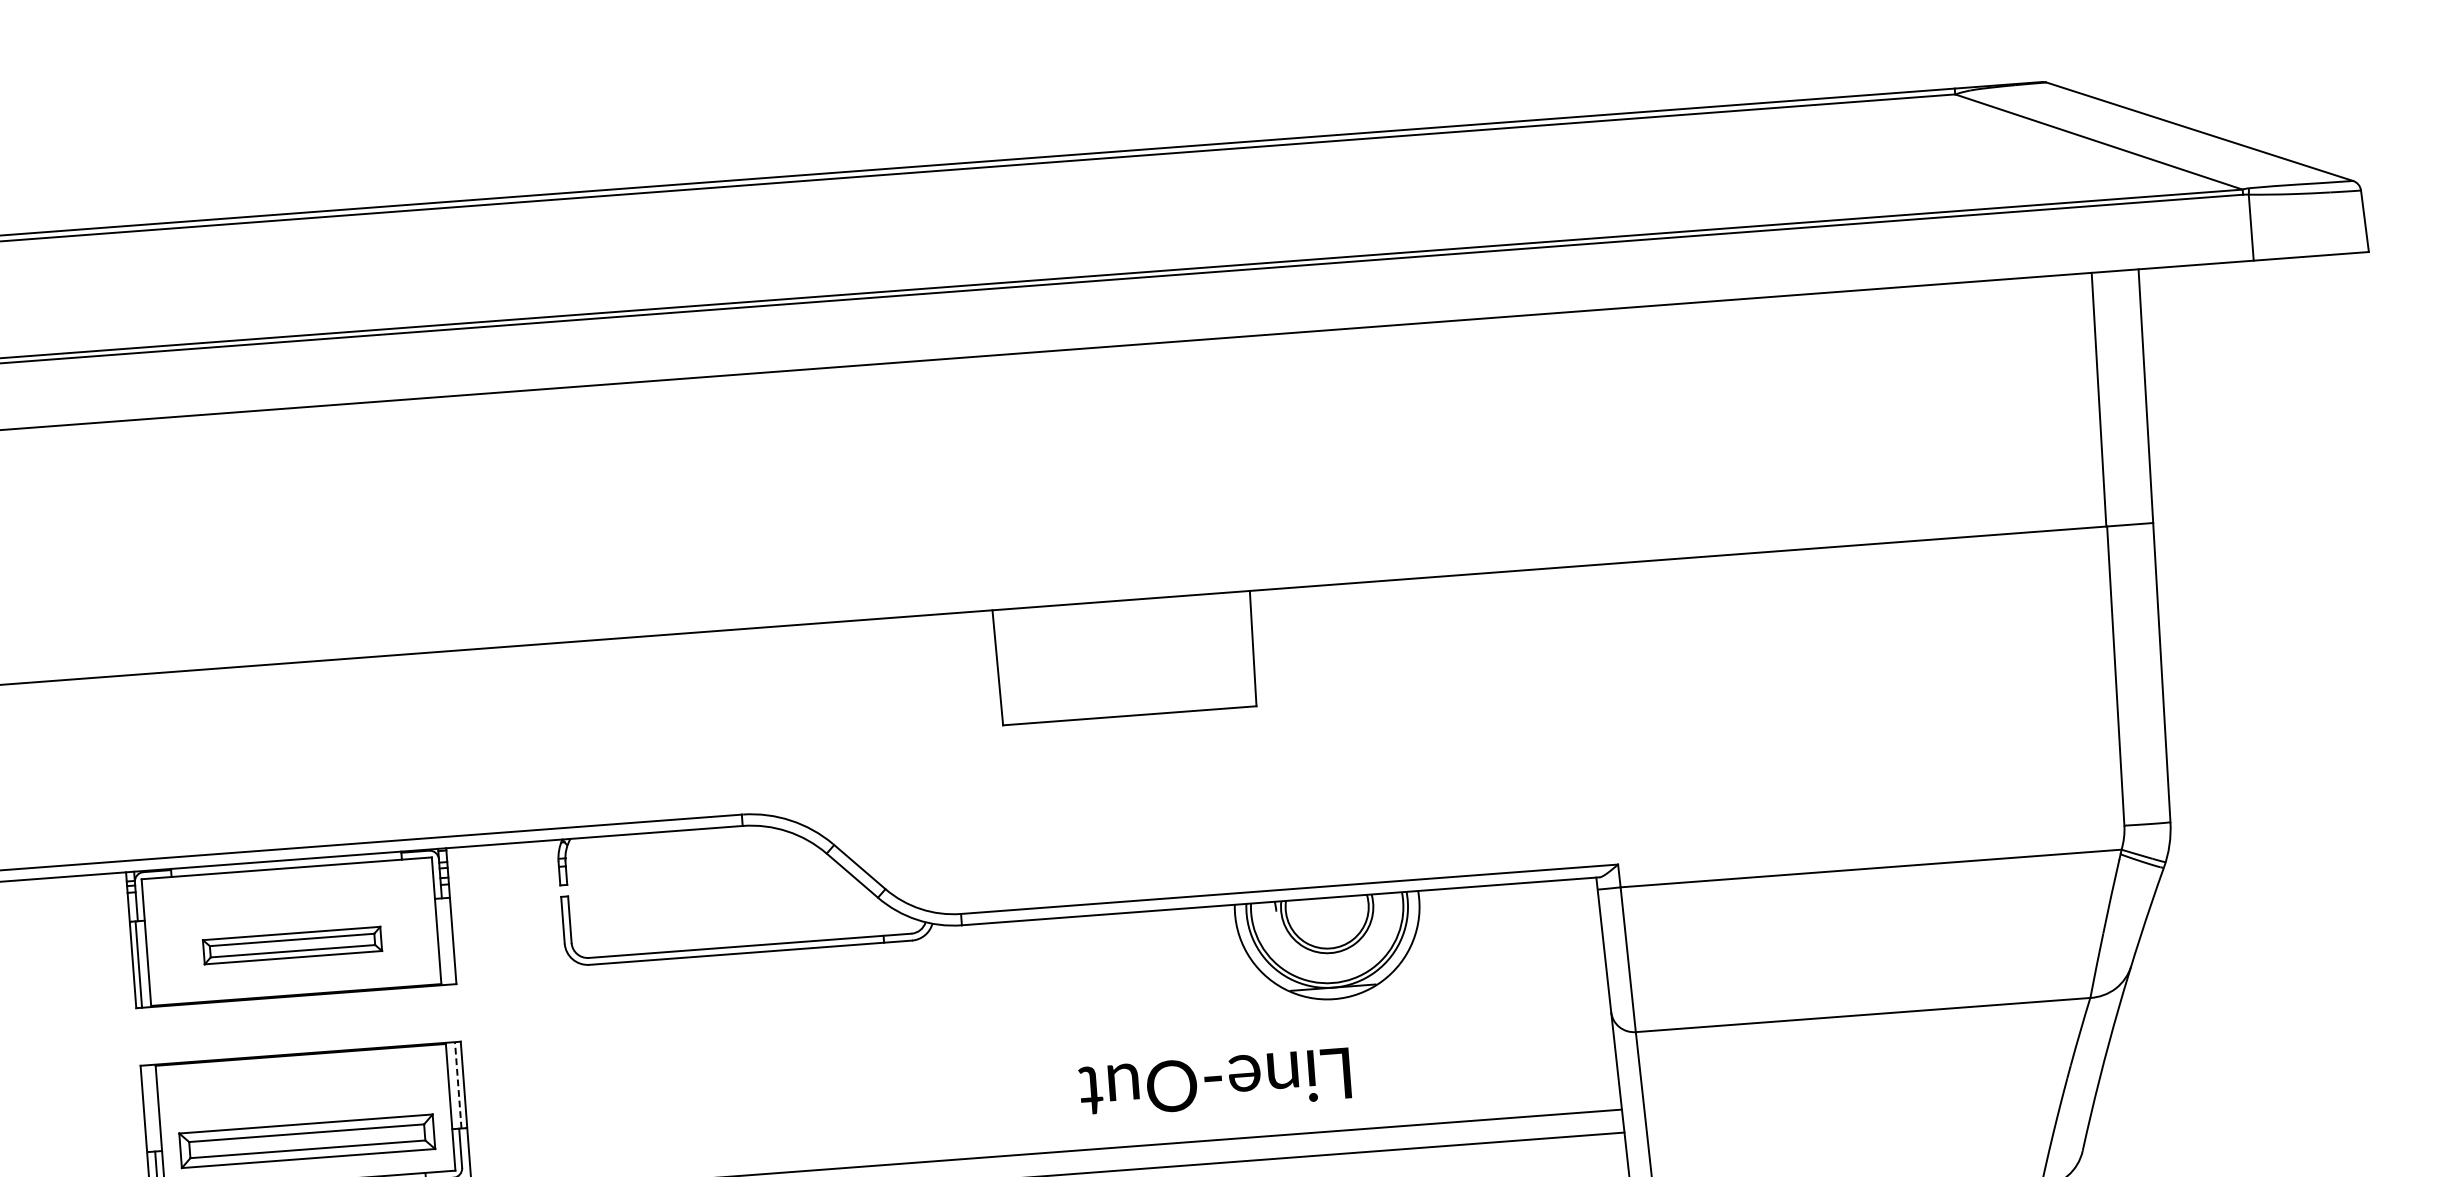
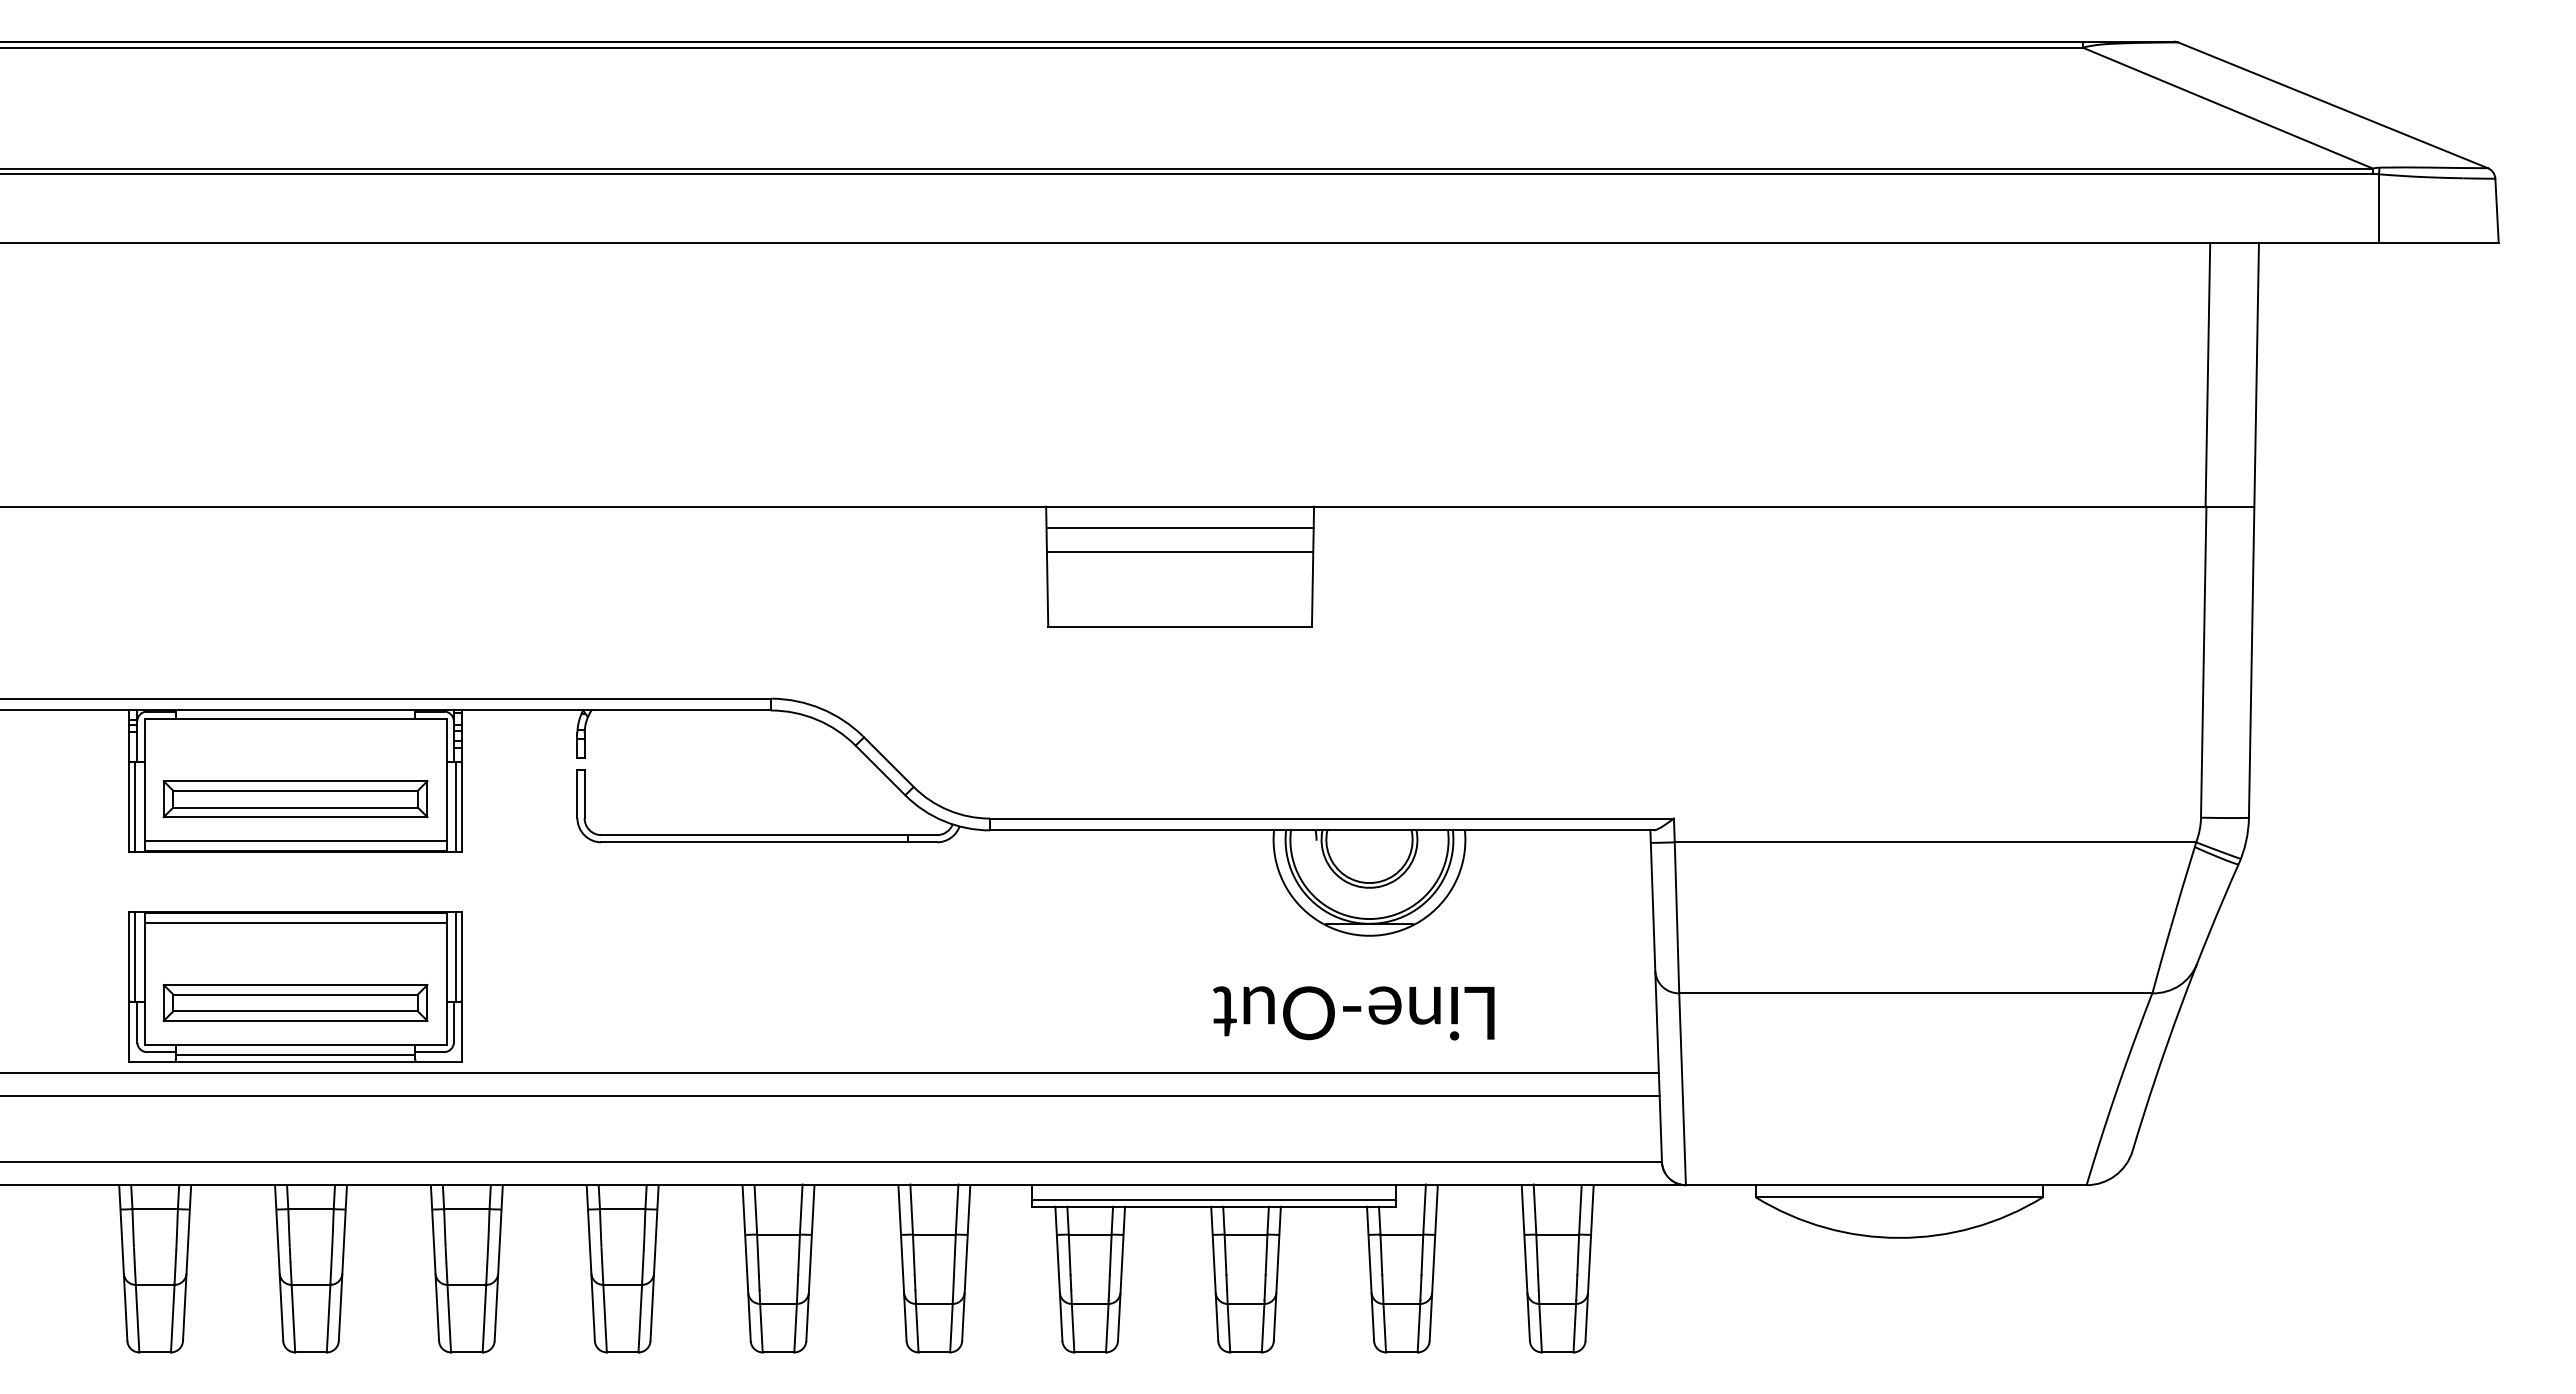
line: (1122, 621) -> (1179, 528), added
line: (1123, 644) -> (1179, 552), added
line: (447, 940) -> (456, 806), added
part: (292, 945) -> (295, 799), size x1.43
line: (295, 986) -> (295, 841), added
line: (301, 1063) -> (295, 922), added
text: (1214, 1083) -> (1353, 1013), moved
line: (458, 1085) -> (456, 956), dashed -> solid
line: (149, 1108) -> (134, 956), added

